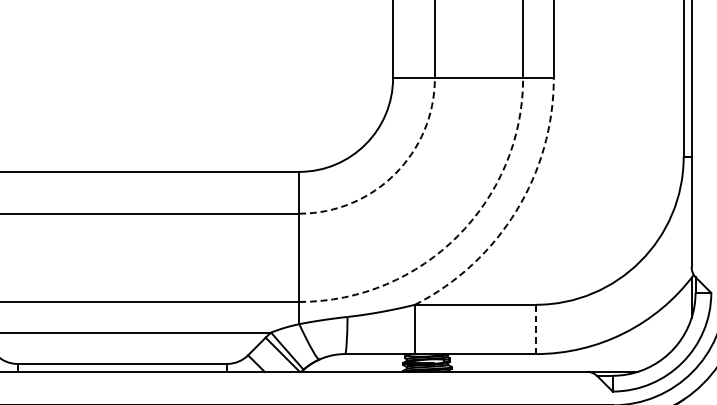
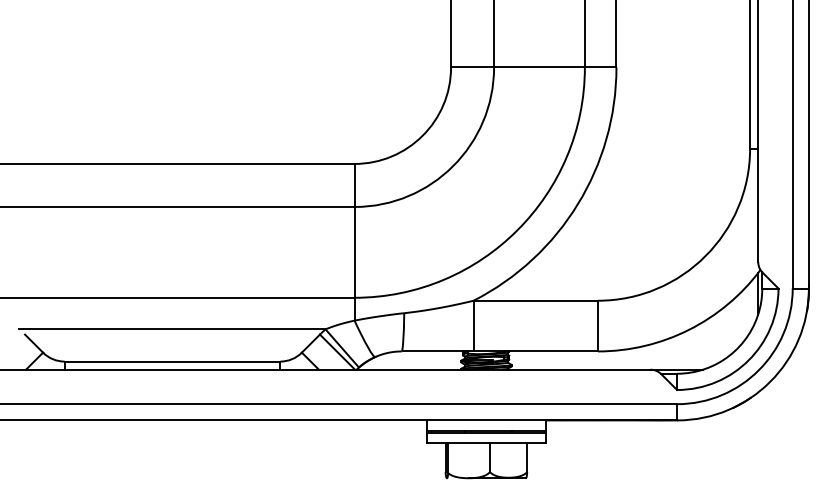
arc: (395, 174) -> (453, 166), dashed -> solid
arc: (515, 211) -> (577, 204), dashed -> solid
arc: (457, 236) -> (517, 230), dashed -> solid
line: (535, 329) -> (597, 326), dashed -> solid

